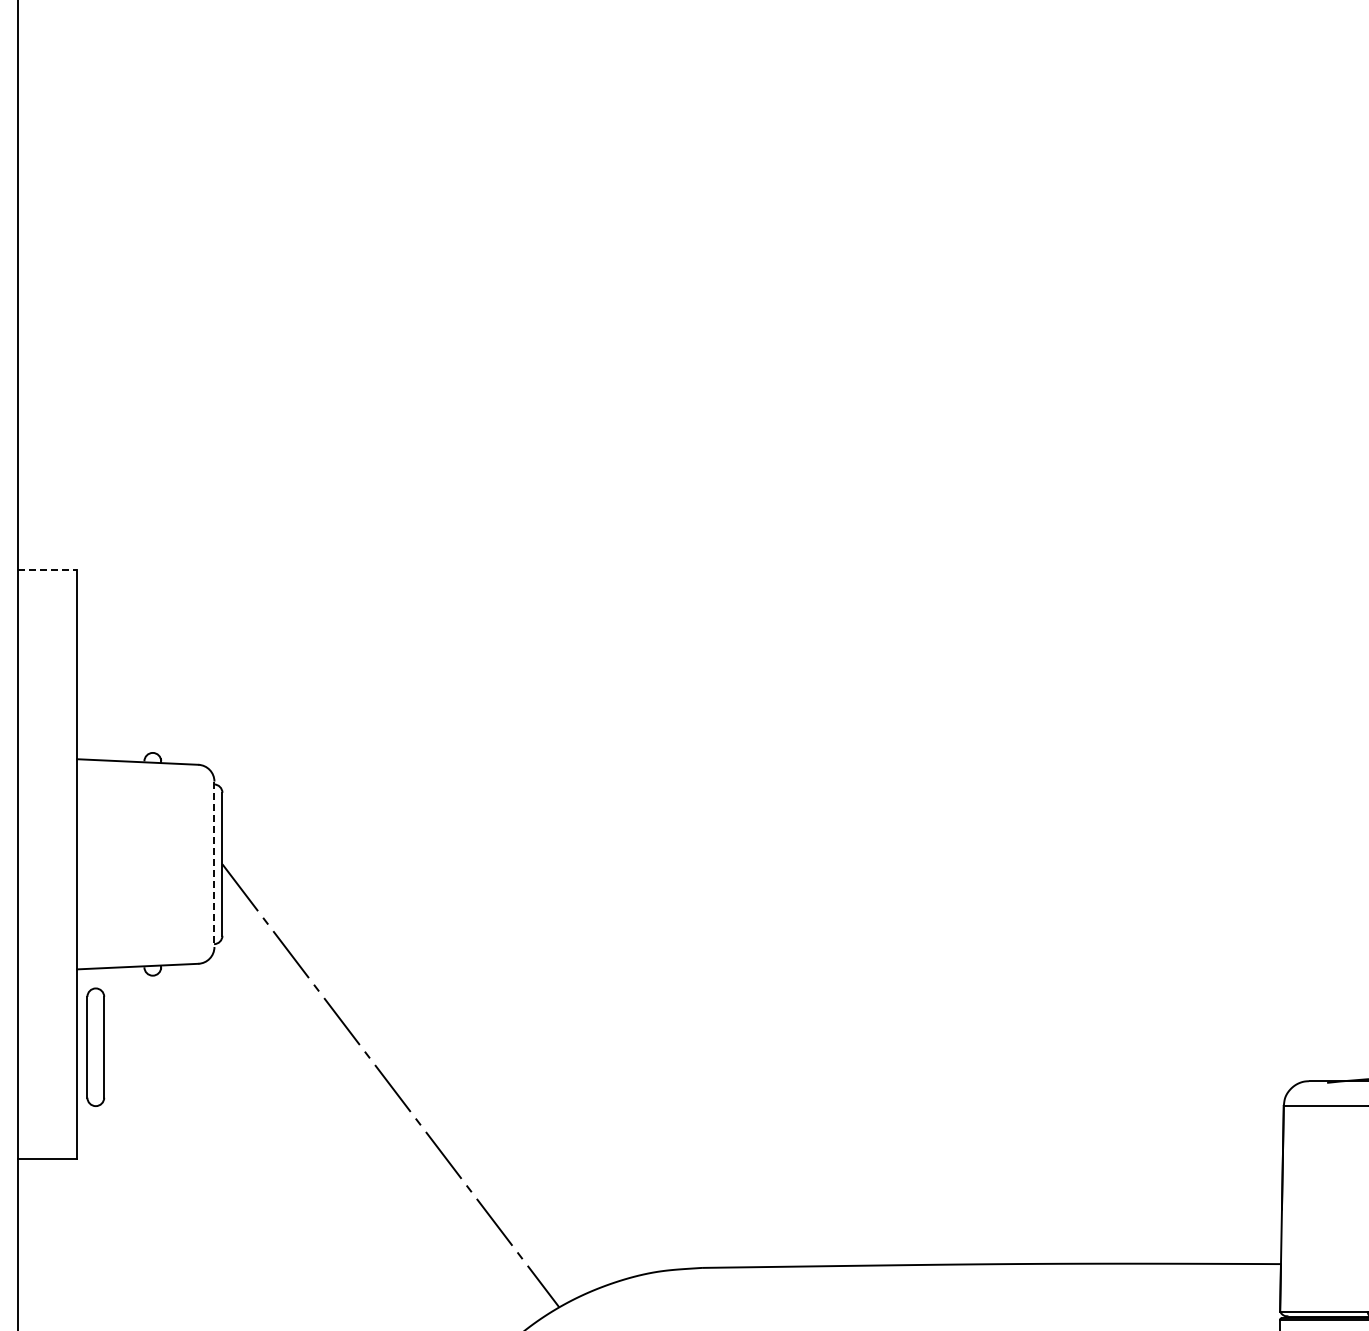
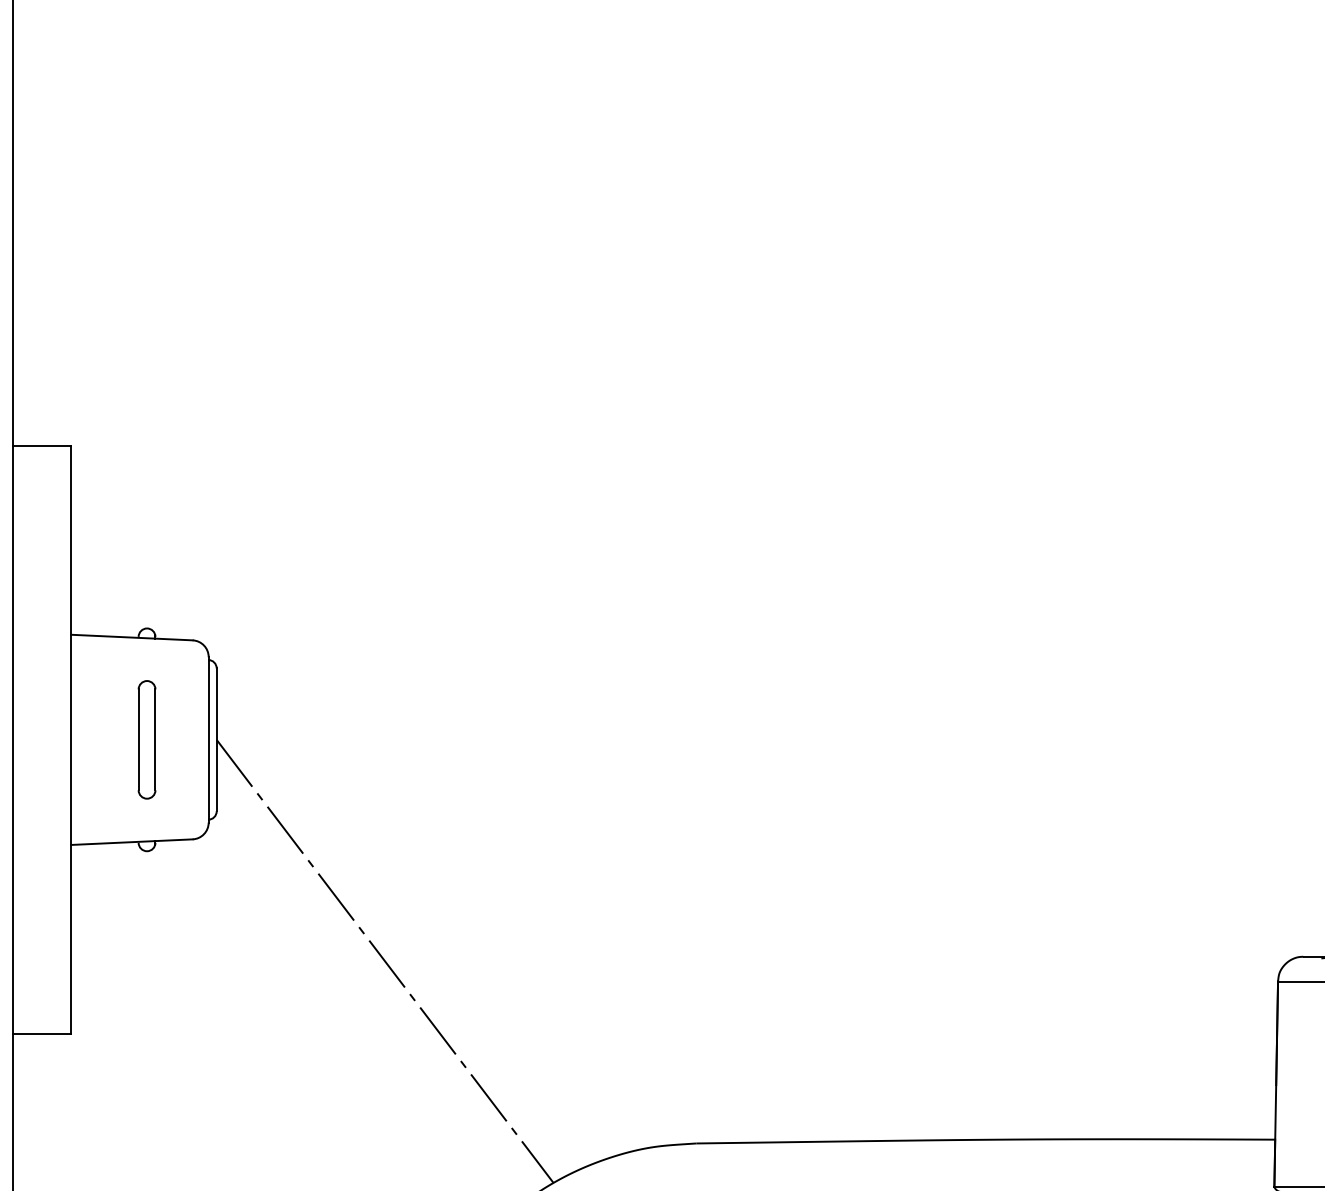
line: (48, 570) -> (42, 446), dashed -> solid
line: (214, 864) -> (208, 740), dashed -> solid
part: (95, 1046) -> (146, 739), moved

